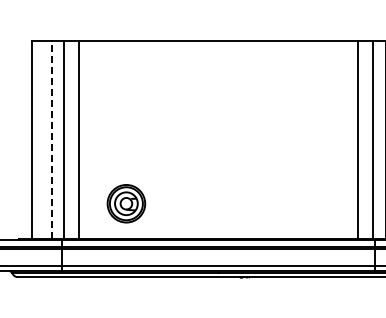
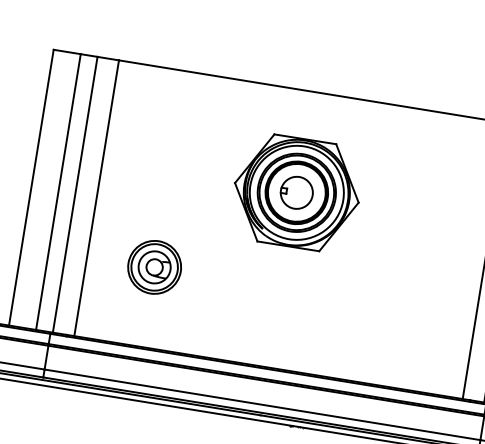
part: (218, 112) -> (297, 191), added
line: (51, 139) -> (58, 191), dashed -> solid
part: (126, 203) -> (154, 267), moved

